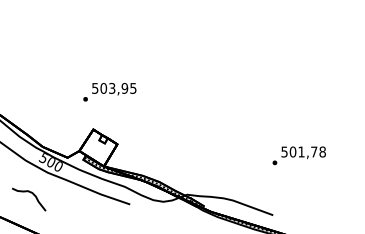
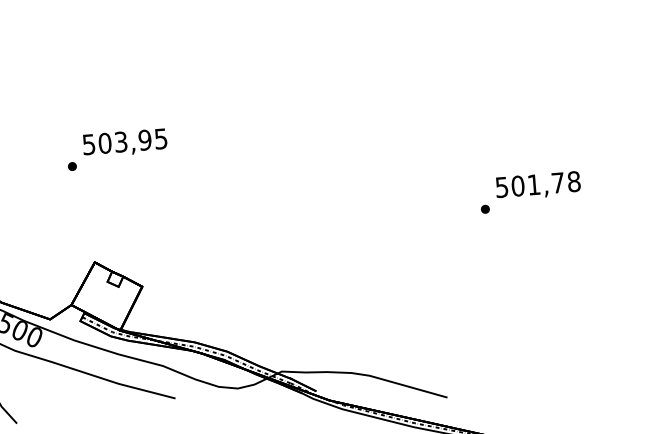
text: (109, 92) -> (116, 150), moved
text: (298, 155) -> (528, 191), moved

